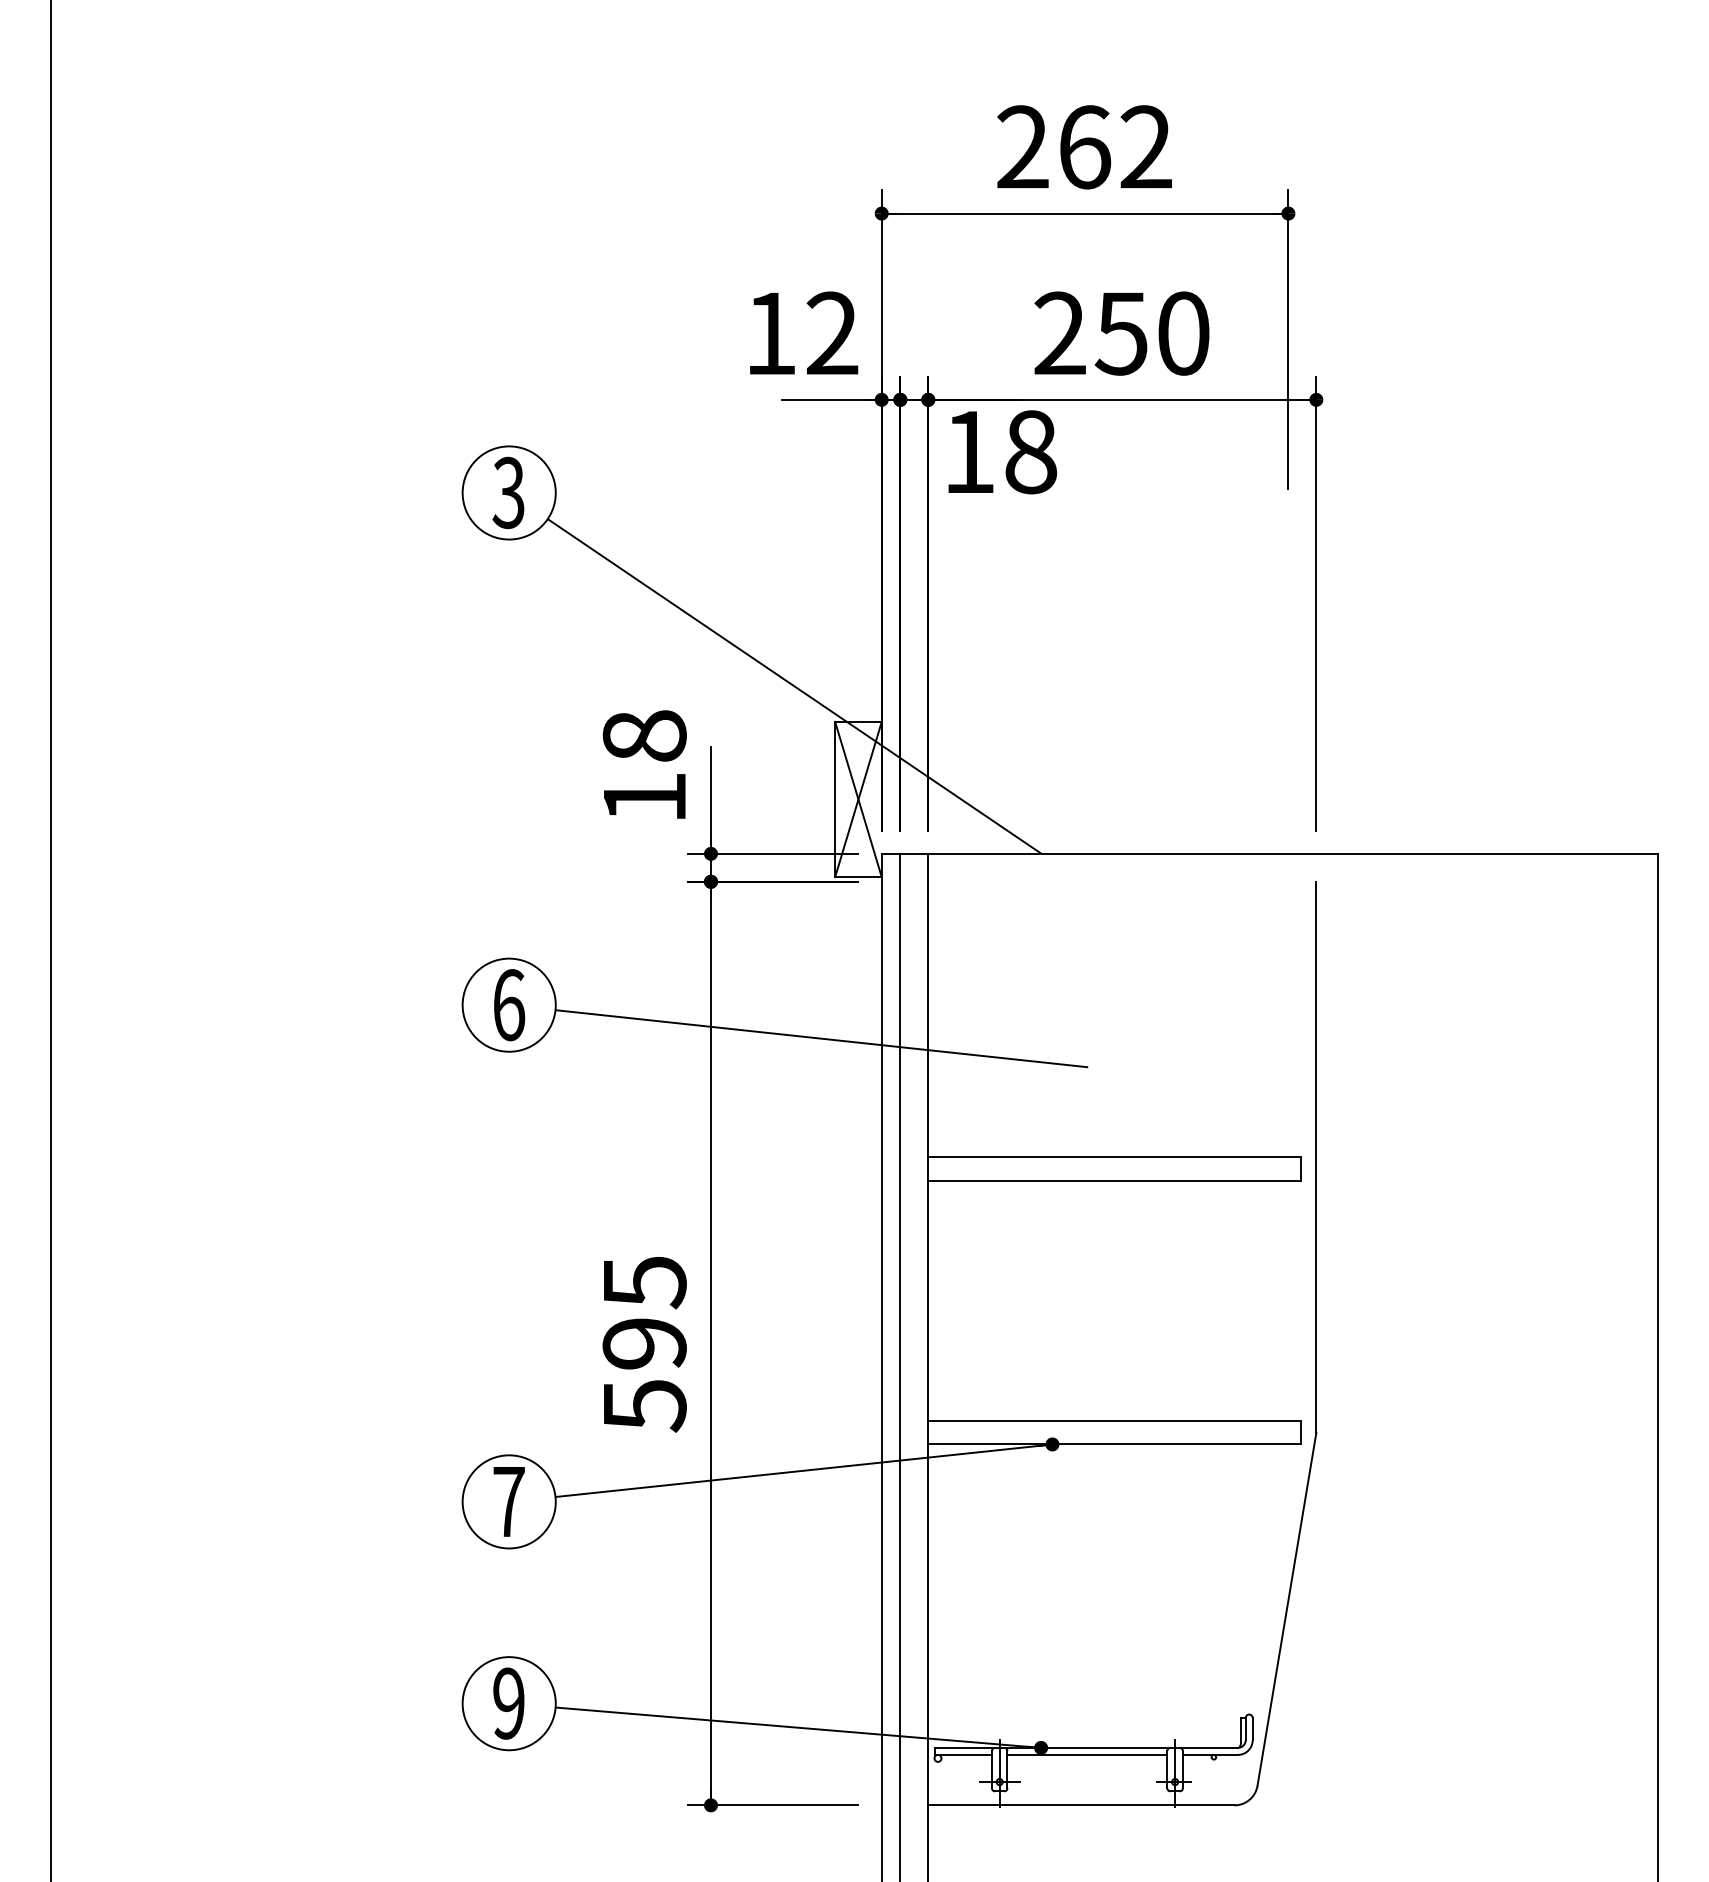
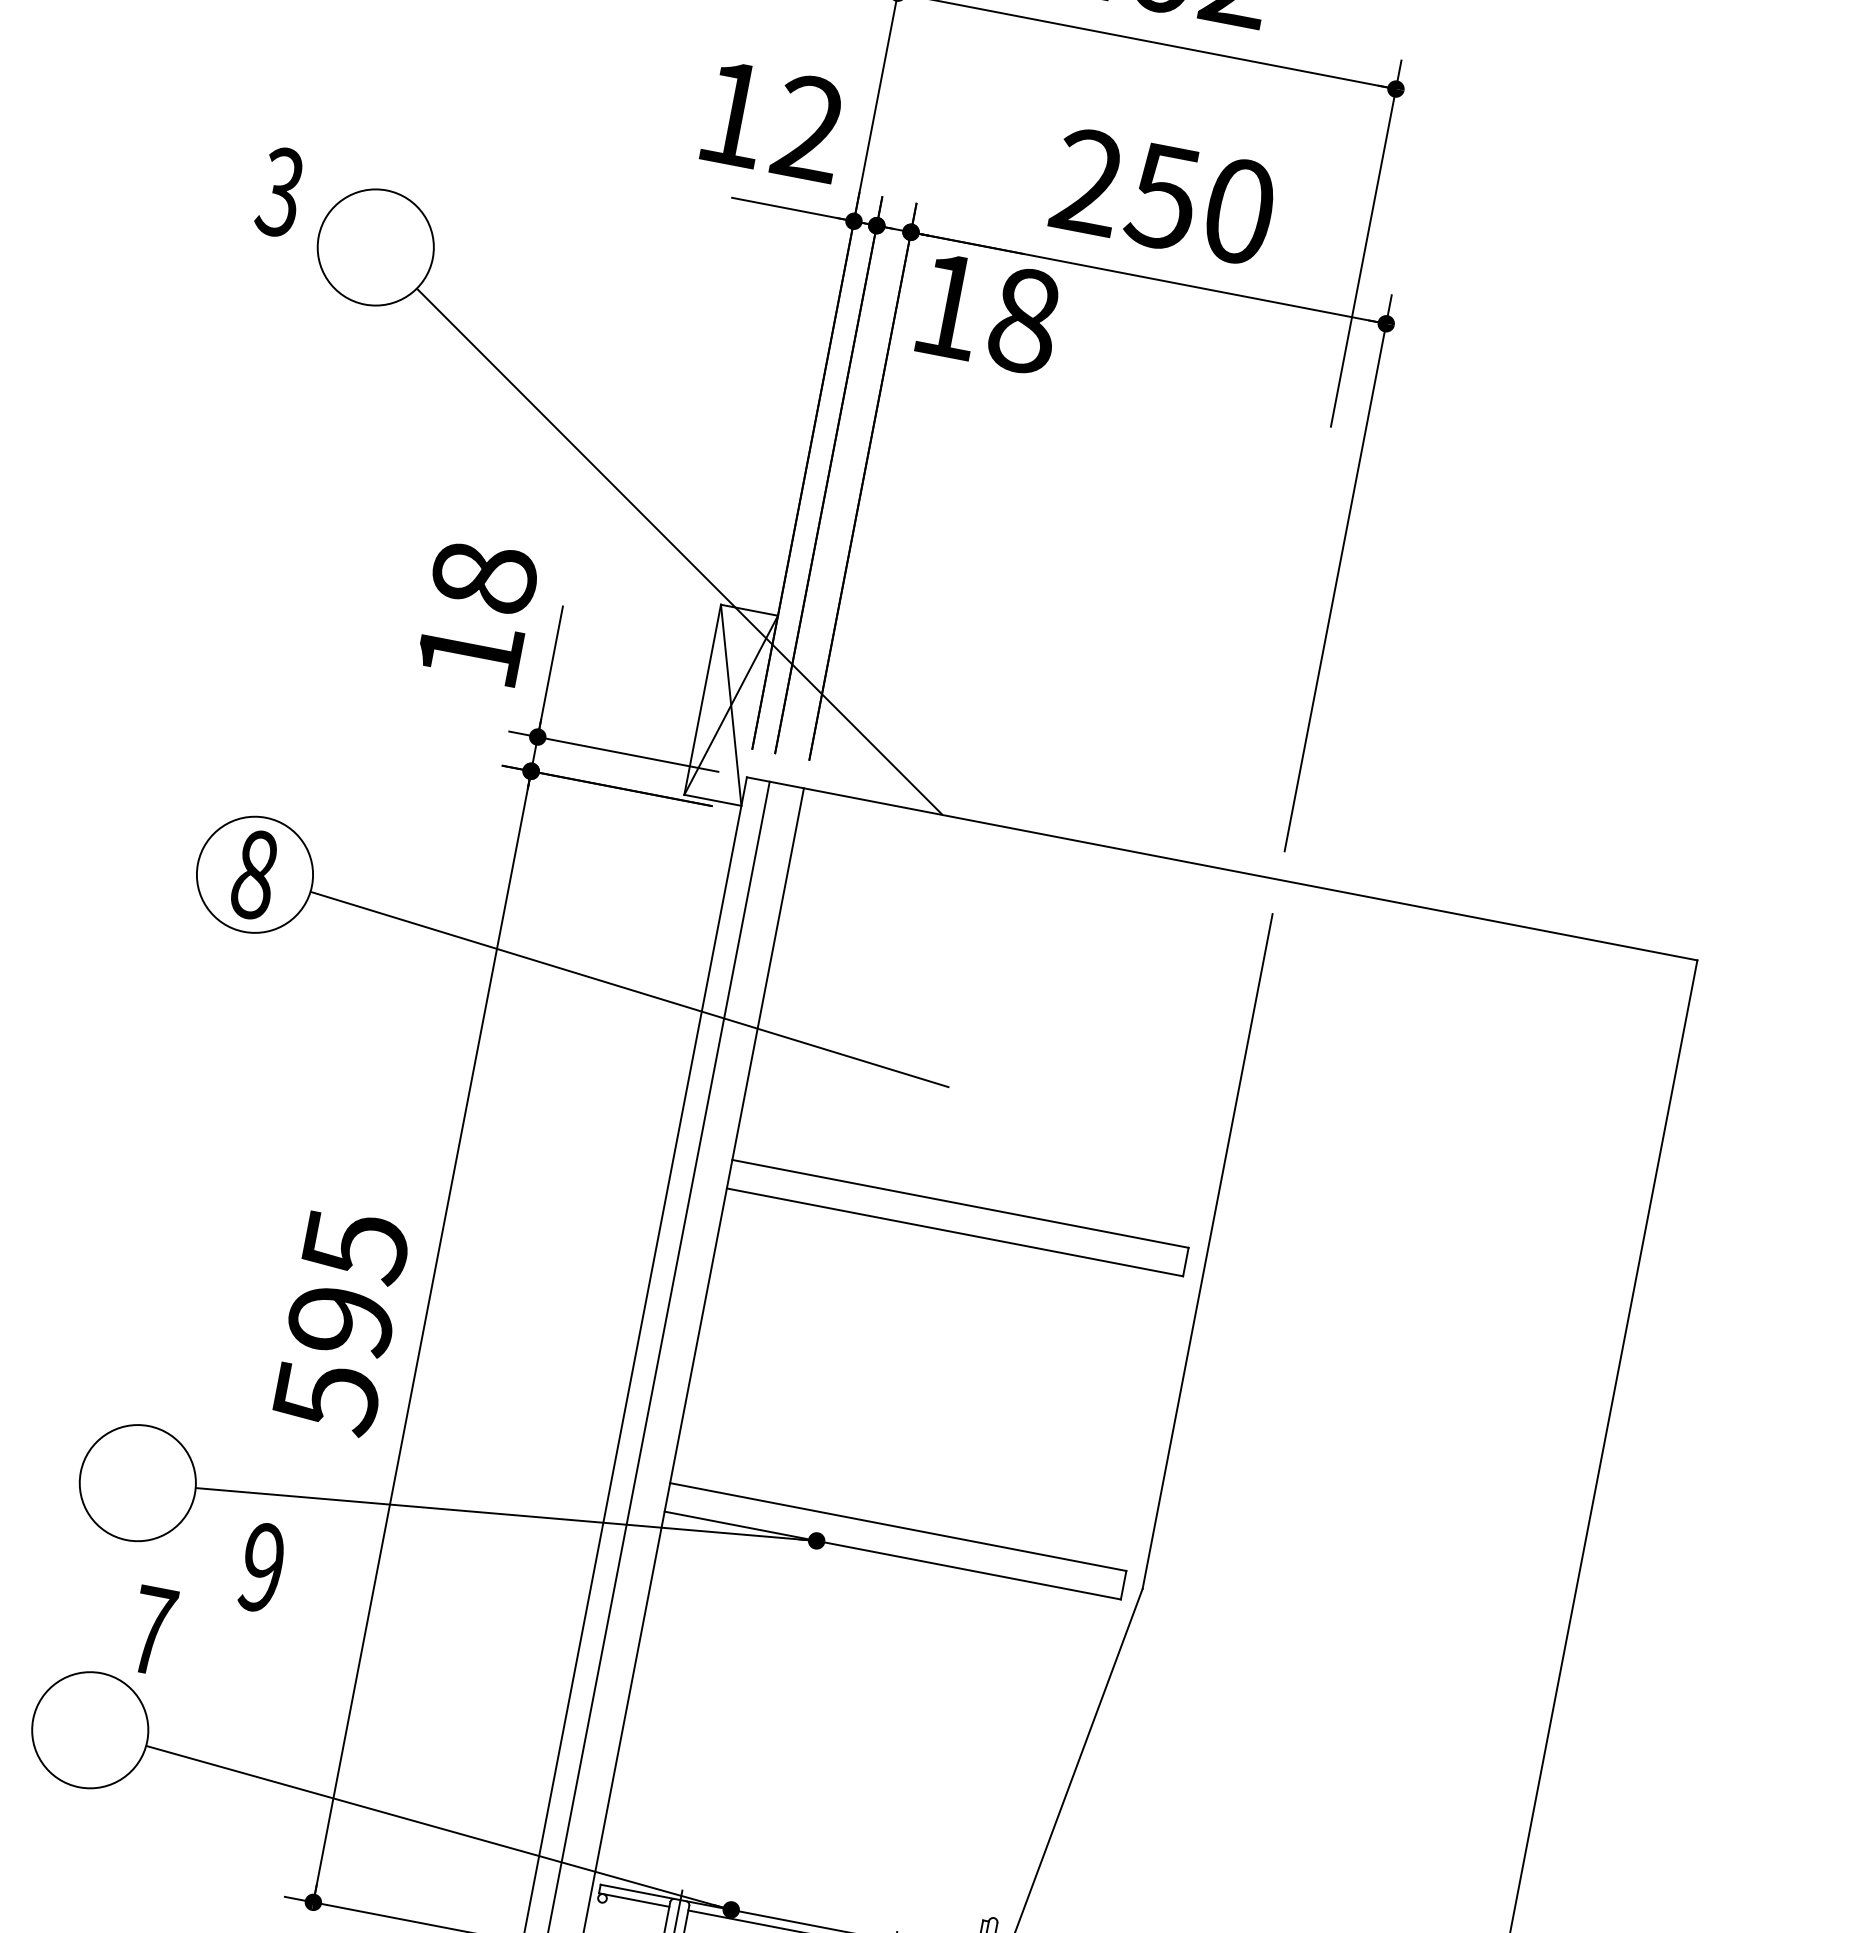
text: (508, 492) -> (280, 191), moved
text: (509, 1005) -> (255, 875), 6 -> 8
text: (508, 1501) -> (151, 1630), moved
text: (508, 1703) -> (261, 1567), moved

